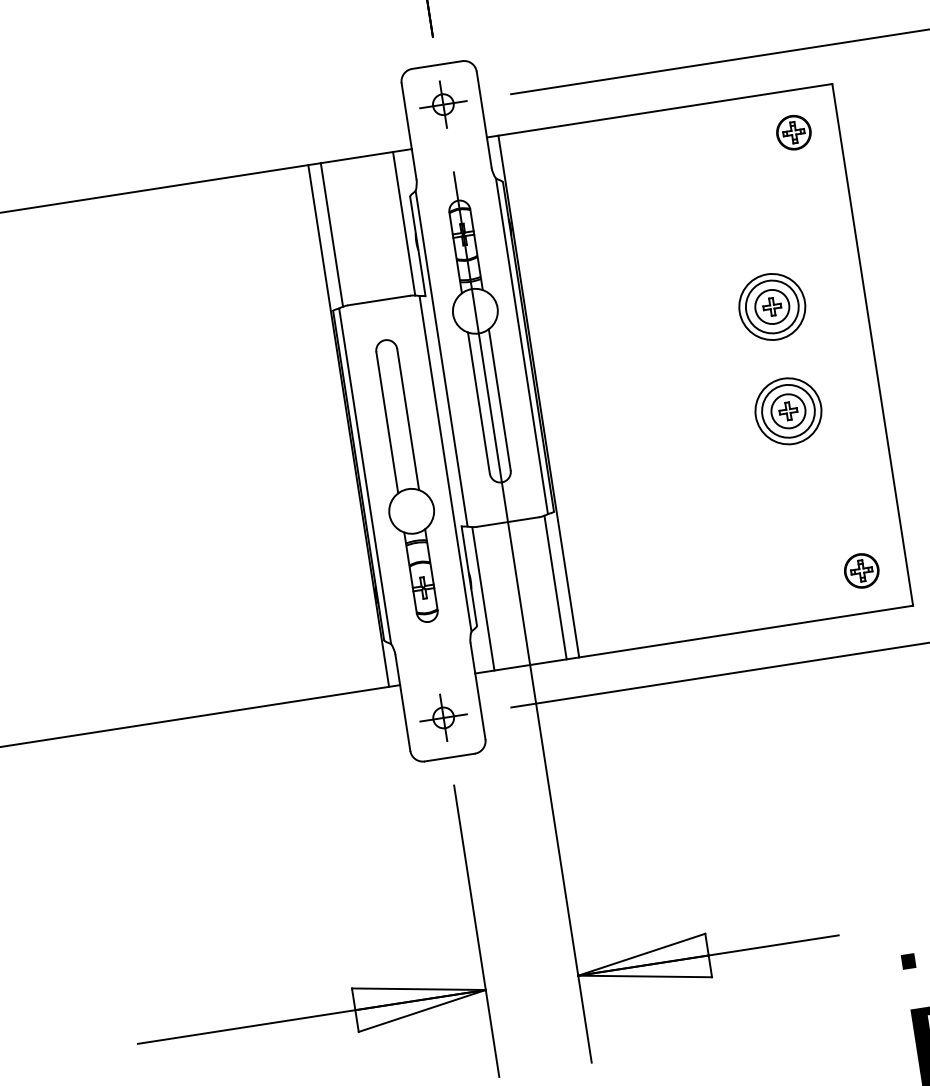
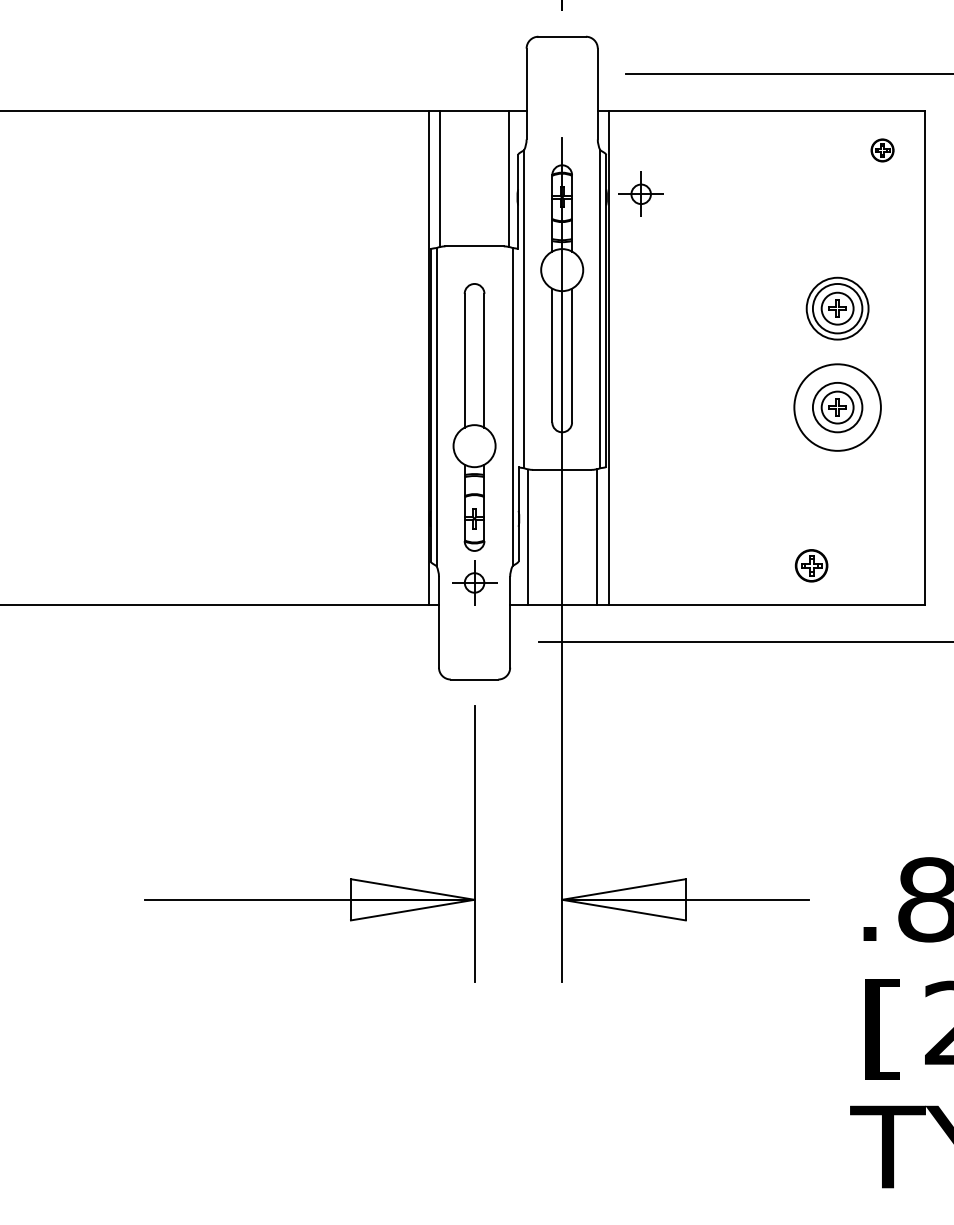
part: (442, 103) -> (640, 193), moved
part: (793, 132) -> (882, 150), size x0.7
circle: (788, 411) -> (837, 407), size x1.4
part: (861, 570) -> (811, 565), moved
part: (443, 717) -> (474, 582), moved

